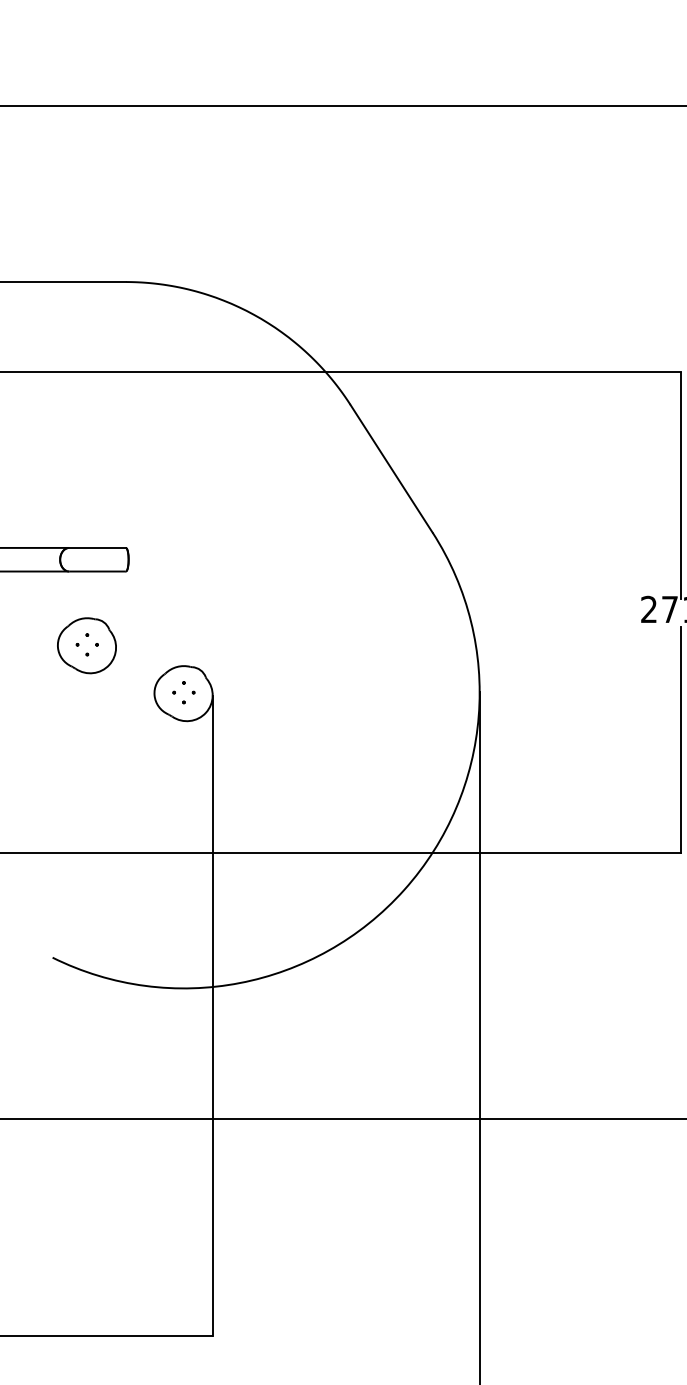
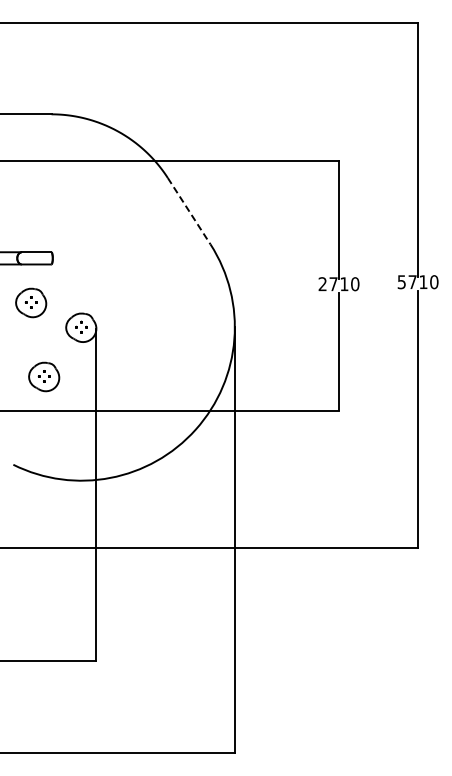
line: (392, 469) -> (189, 211), solid -> dashed
part: (112, 787) -> (44, 376), added

